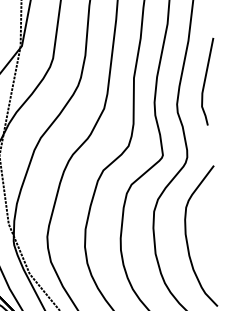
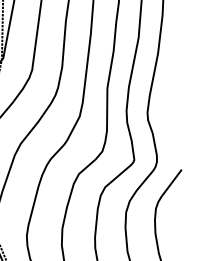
line: (205, 81) -> (173, 91), removed

